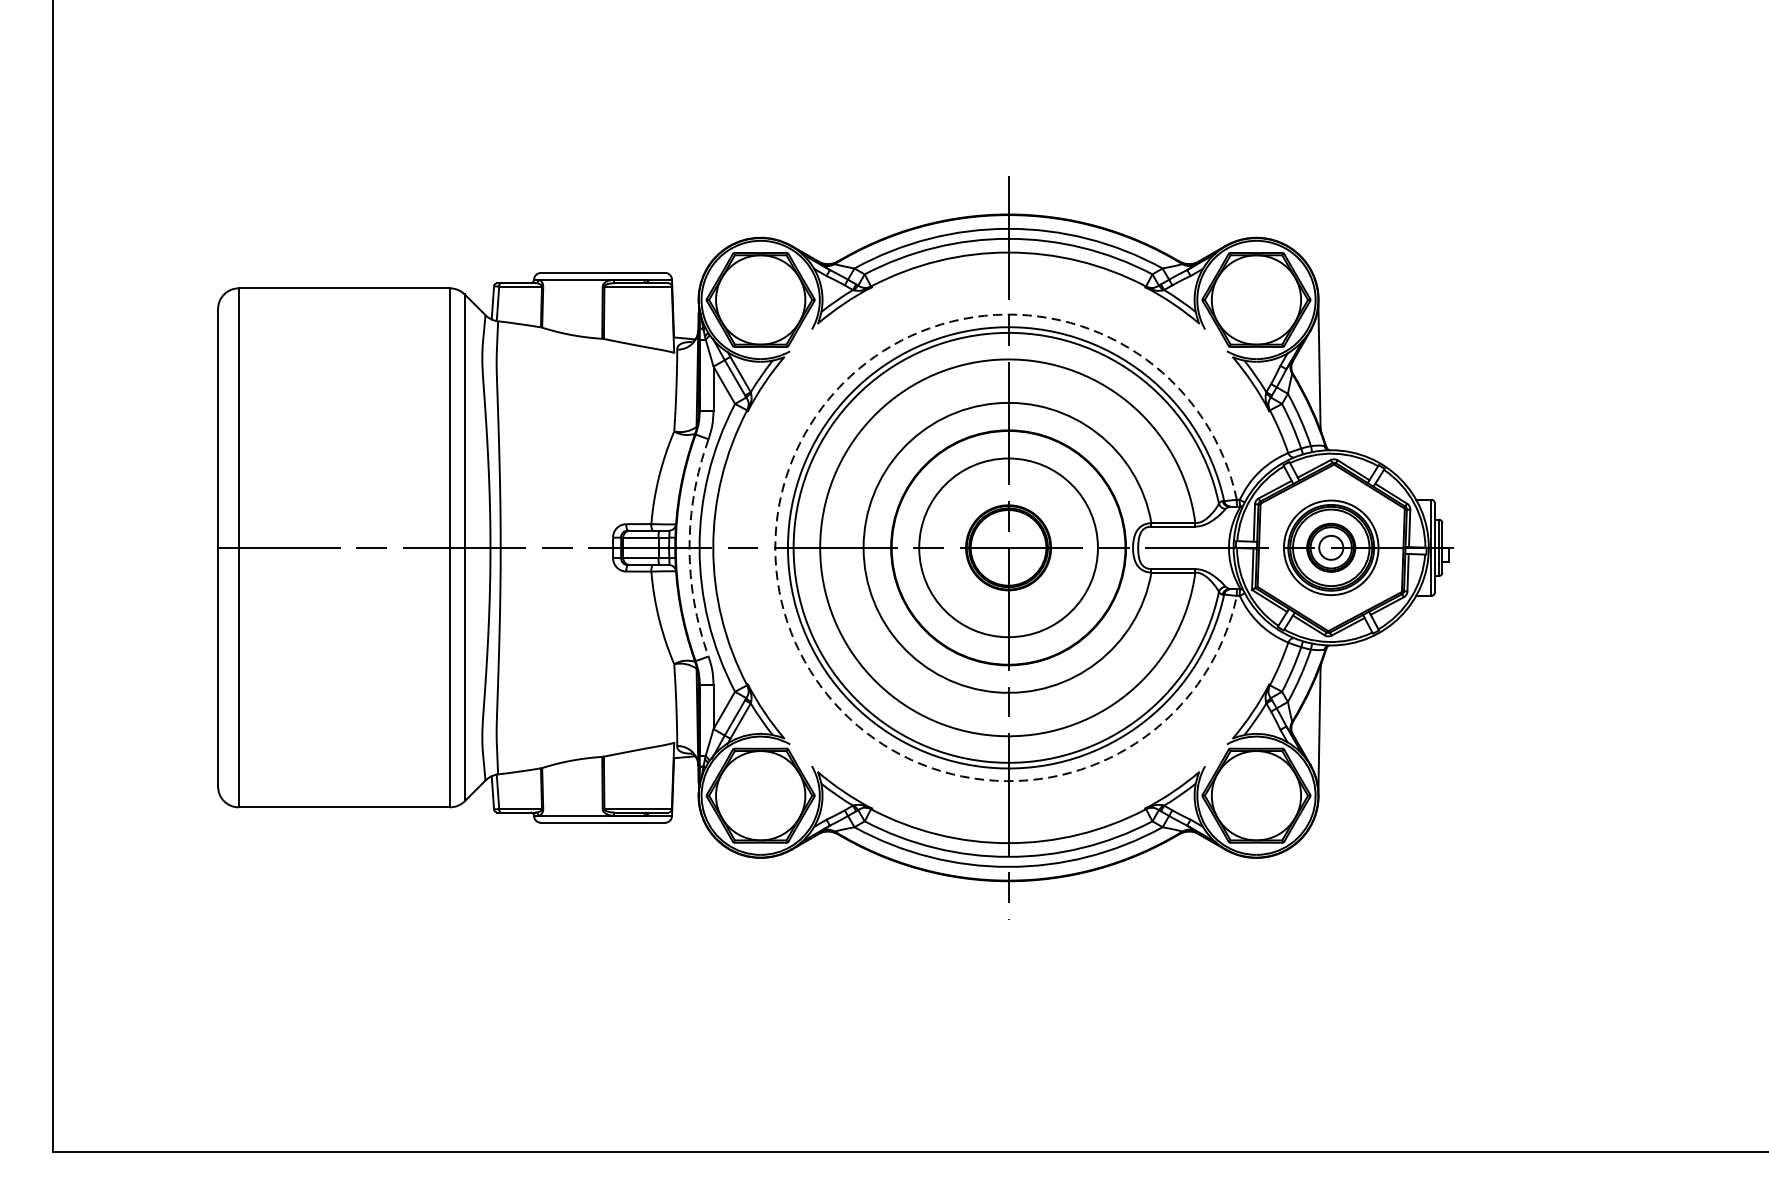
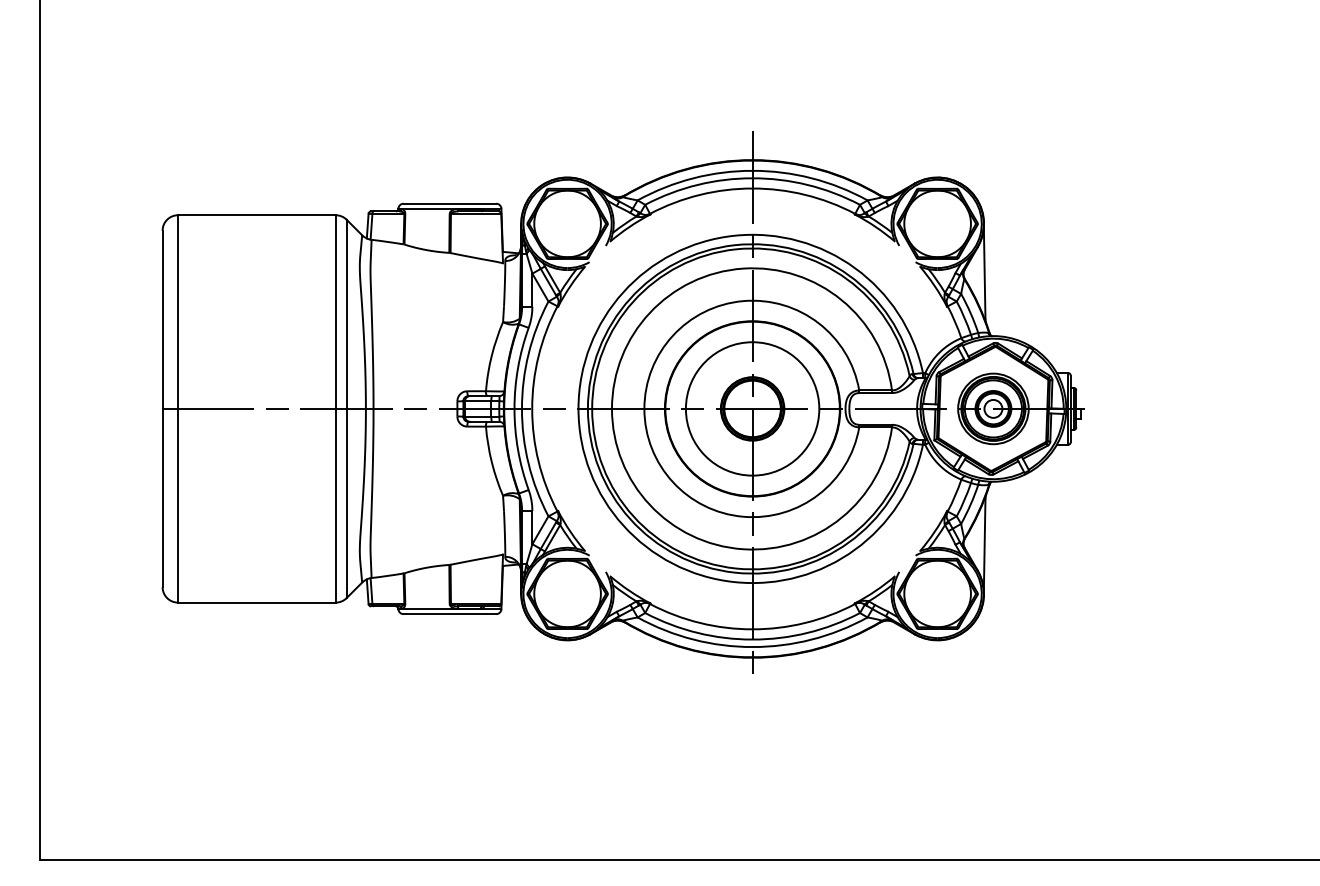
arc: (689, 547) -> (514, 408), dashed -> solid
arc: (775, 547) -> (578, 408), dashed -> solid

